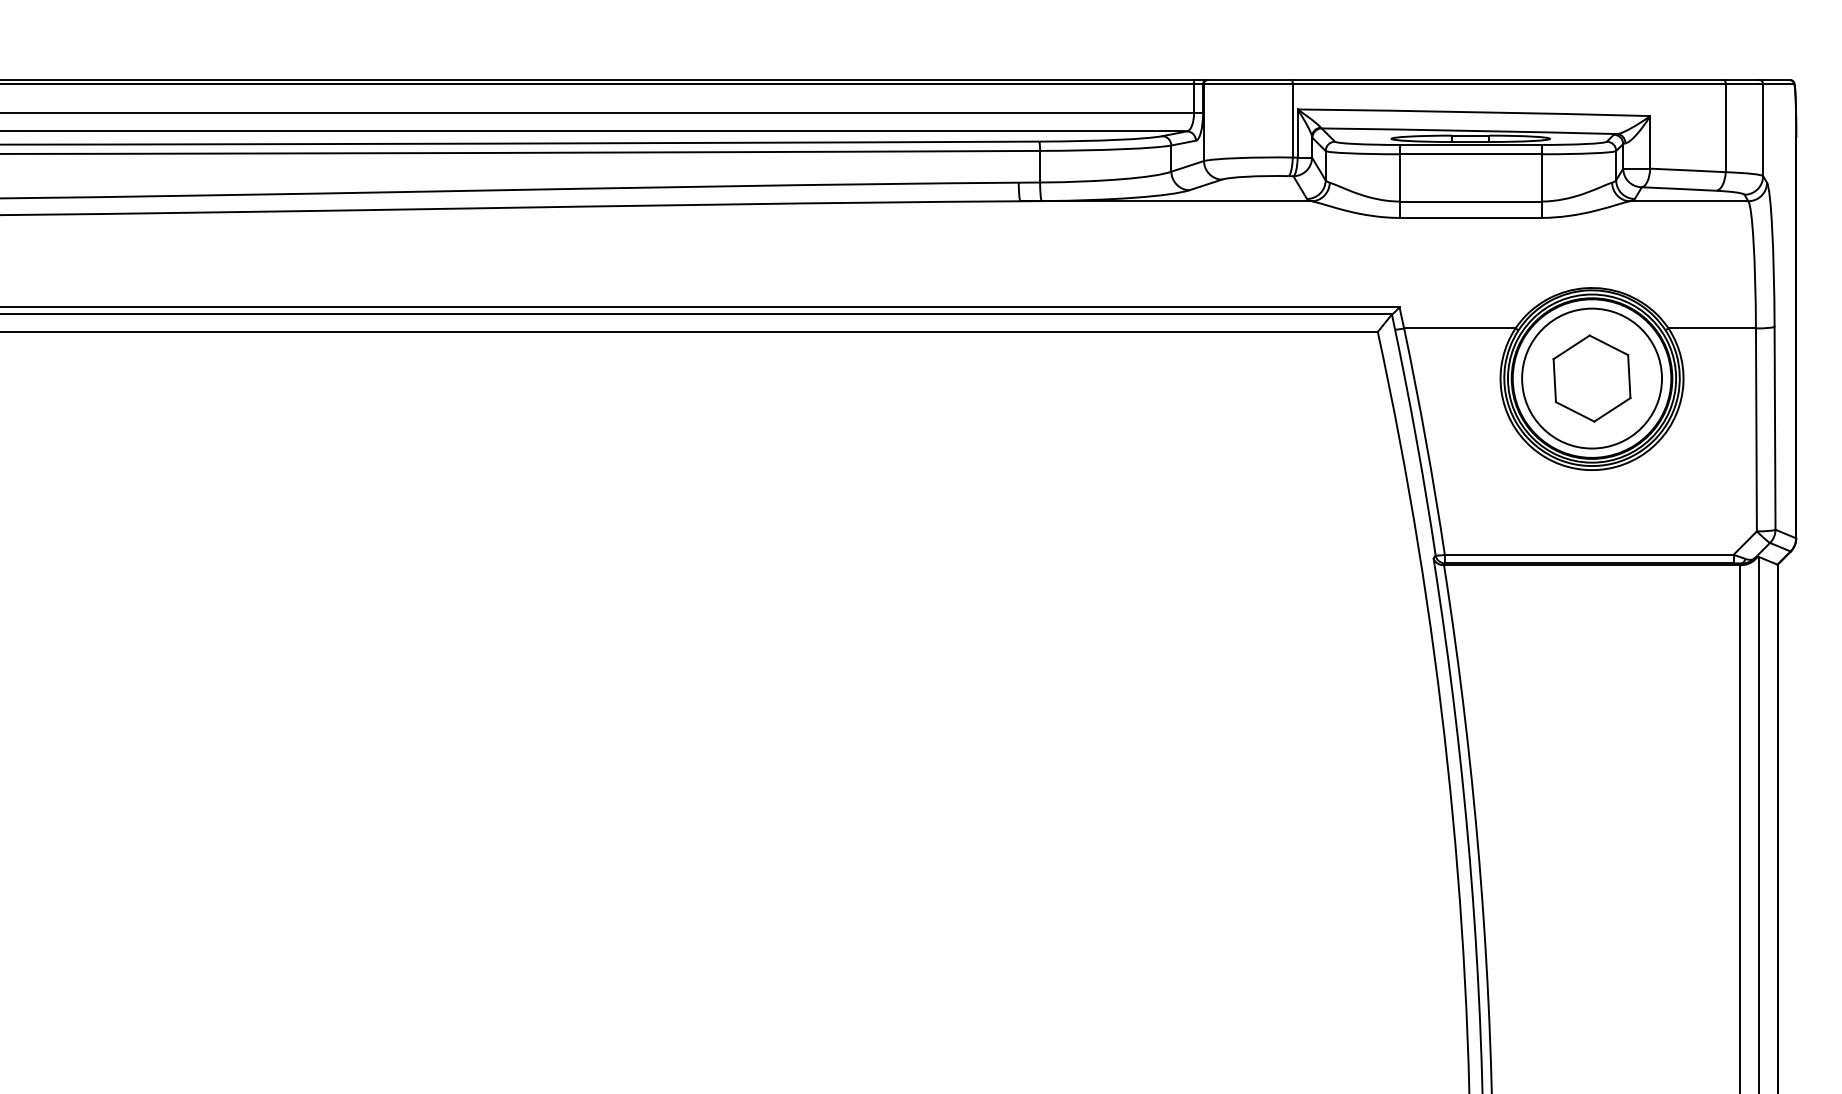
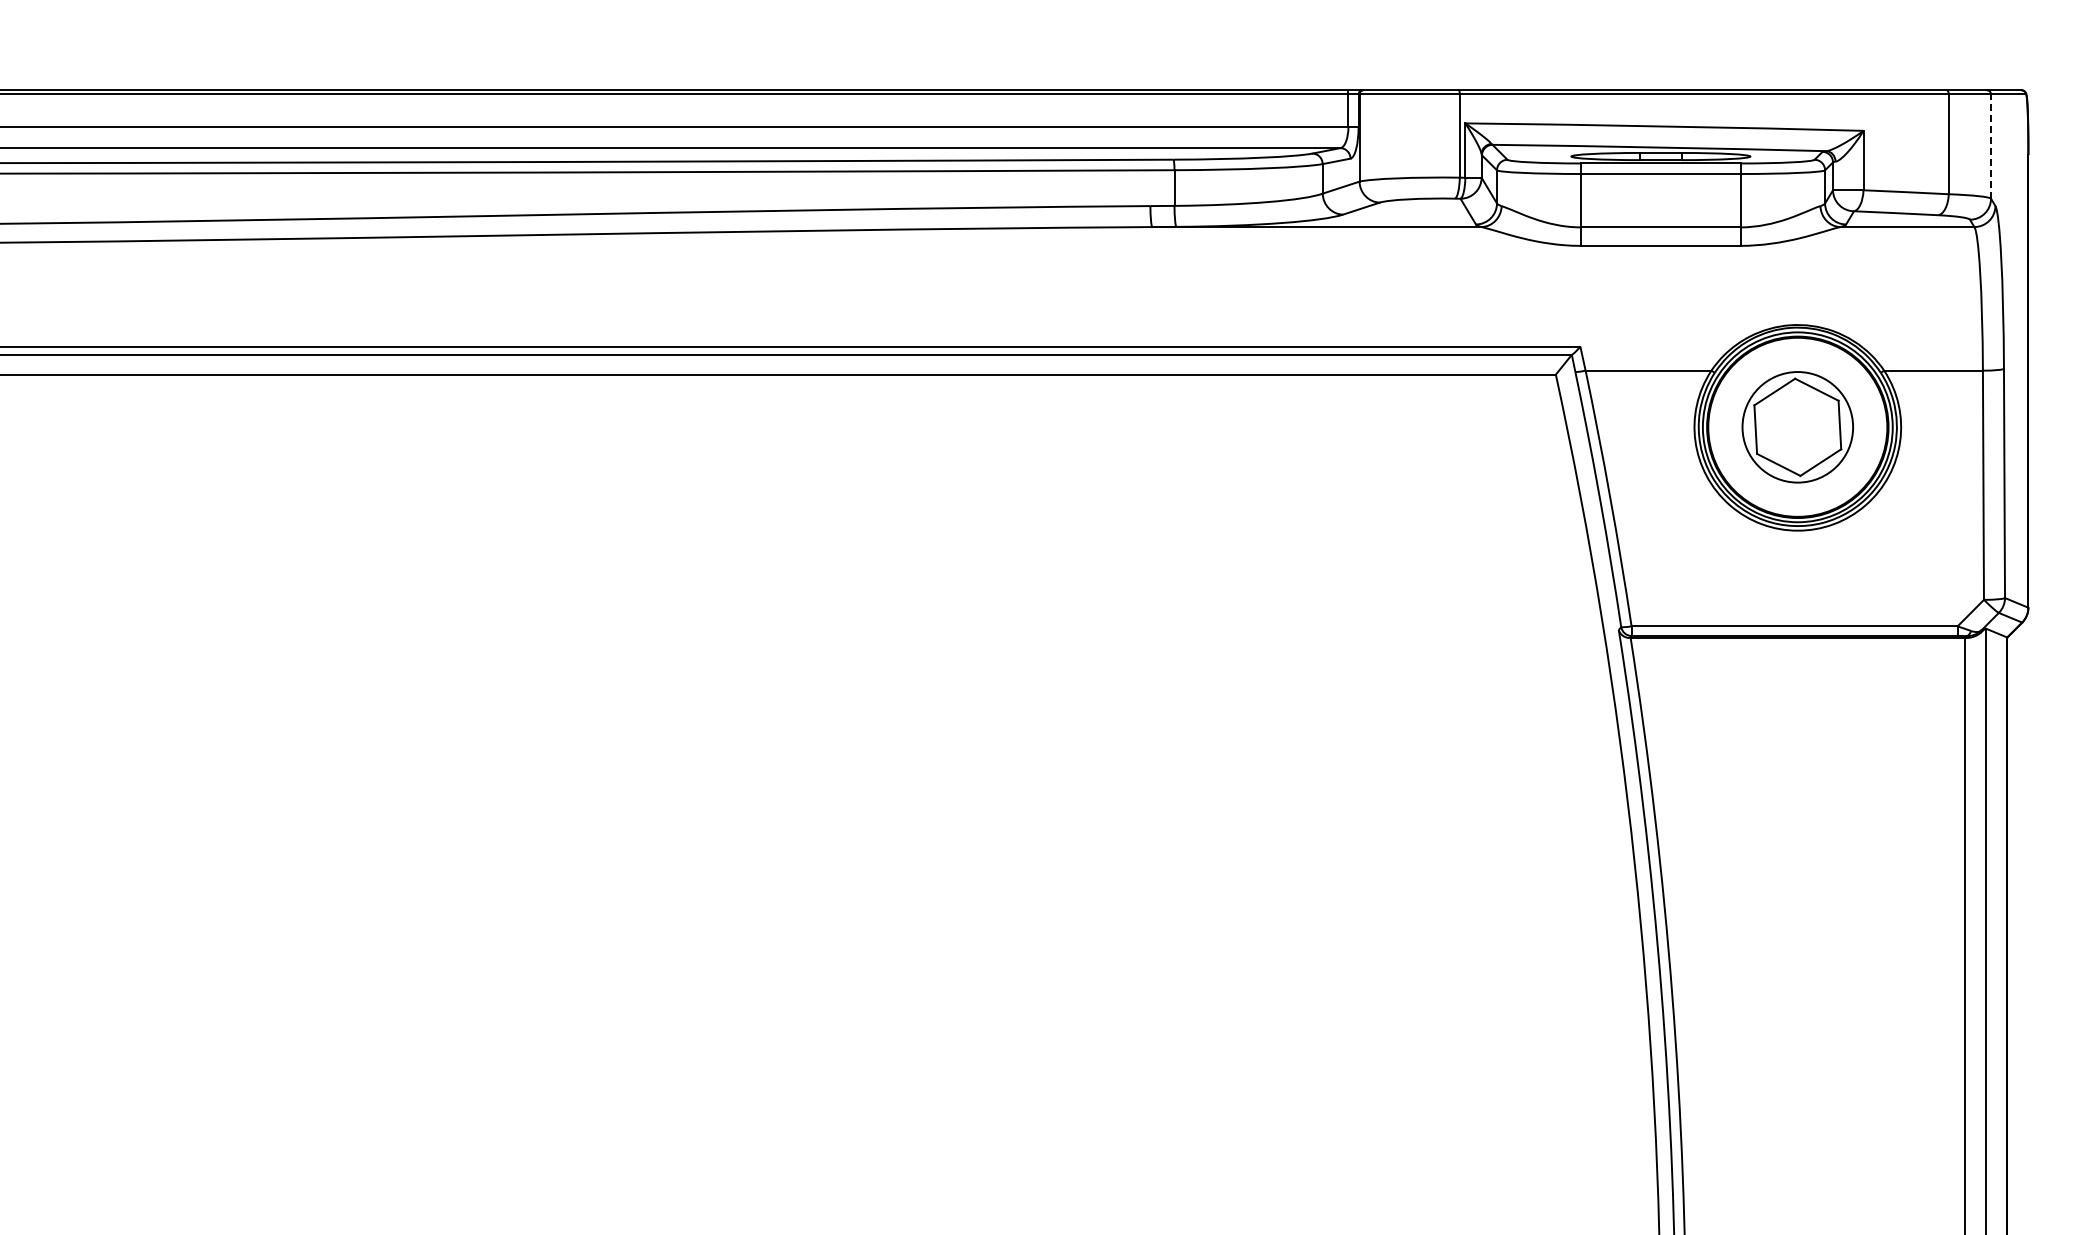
line: (1763, 129) -> (1991, 146), solid -> dashed
circle: (1591, 378) -> (1797, 427), size x0.7

